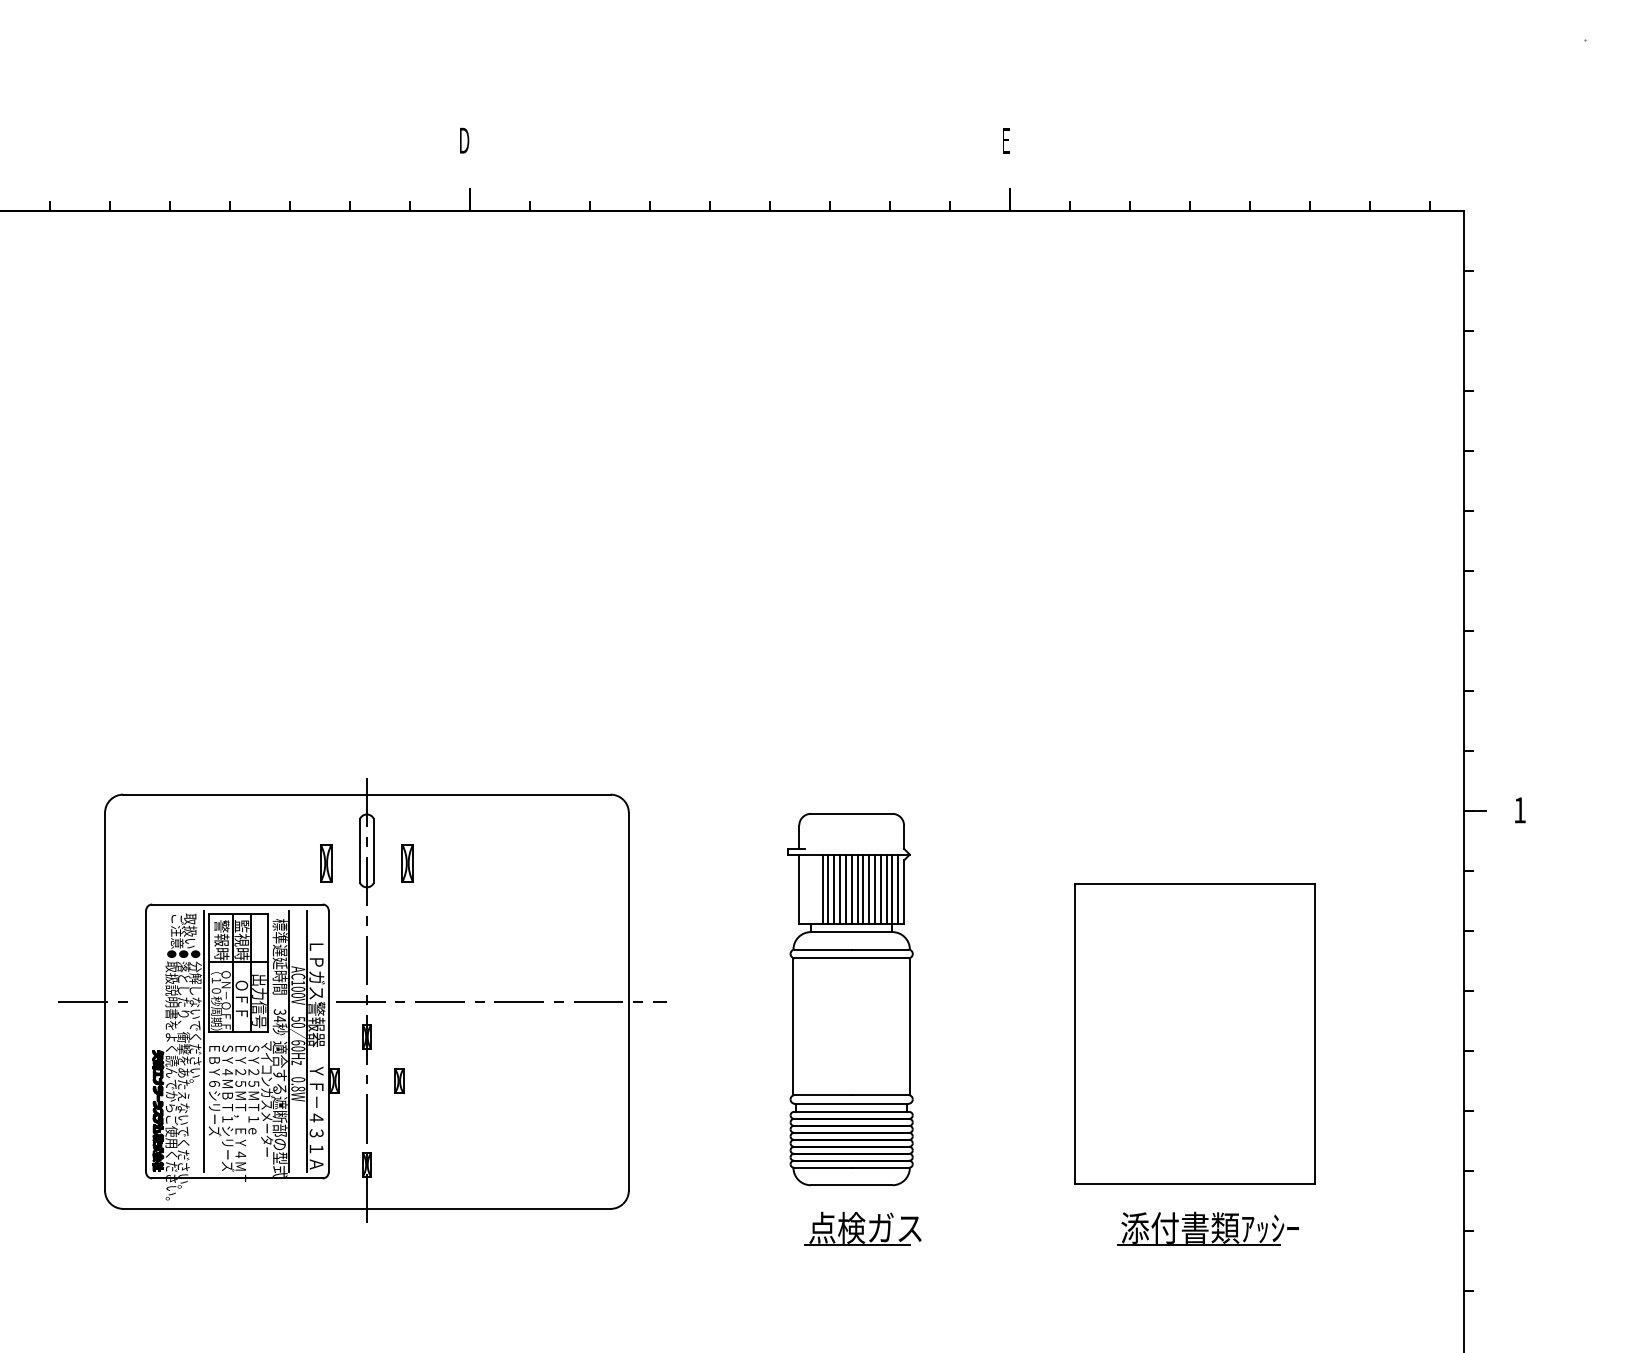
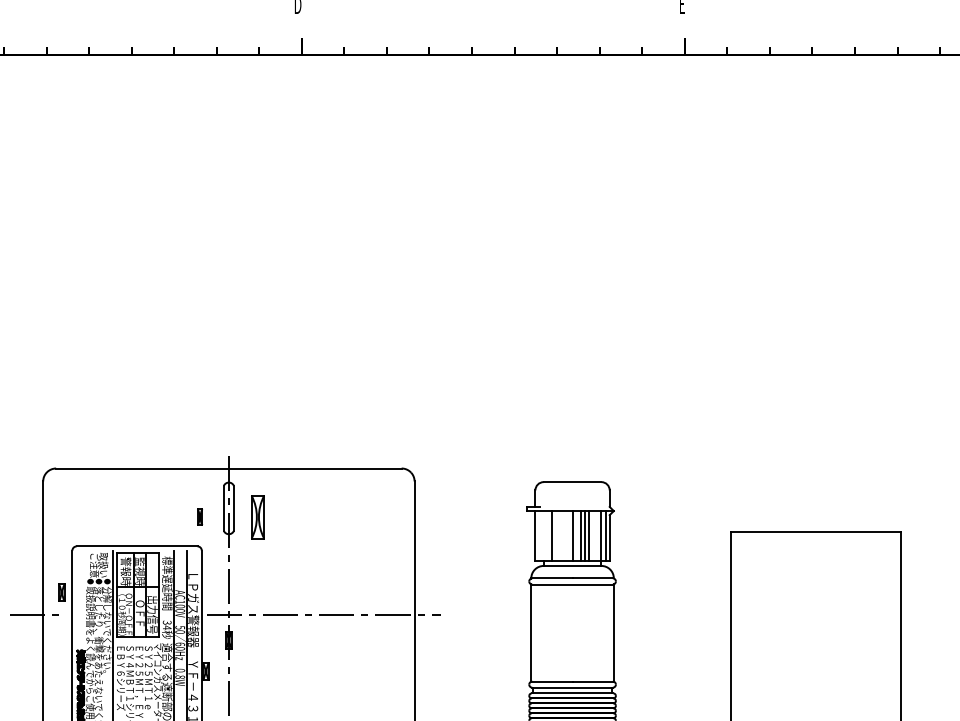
part: (326, 863) -> (200, 517), size x0.6
part: (407, 863) -> (257, 517), size x1.6
line: (828, 889) -> (556, 535), removed
line: (834, 889) -> (560, 535), removed
line: (840, 889) -> (564, 535), removed
line: (845, 889) -> (568, 535), removed
line: (857, 889) -> (576, 535), removed
line: (880, 889) -> (593, 535), removed
line: (886, 889) -> (597, 535), removed
part: (399, 1080) -> (61, 592), moved

